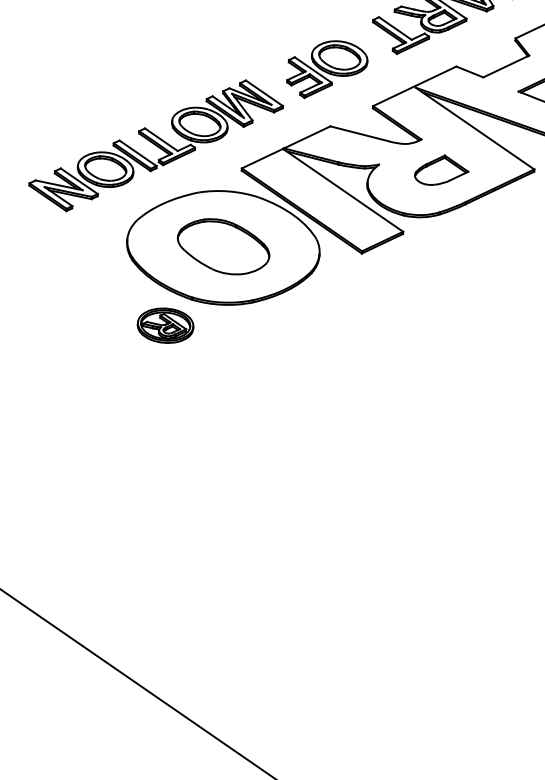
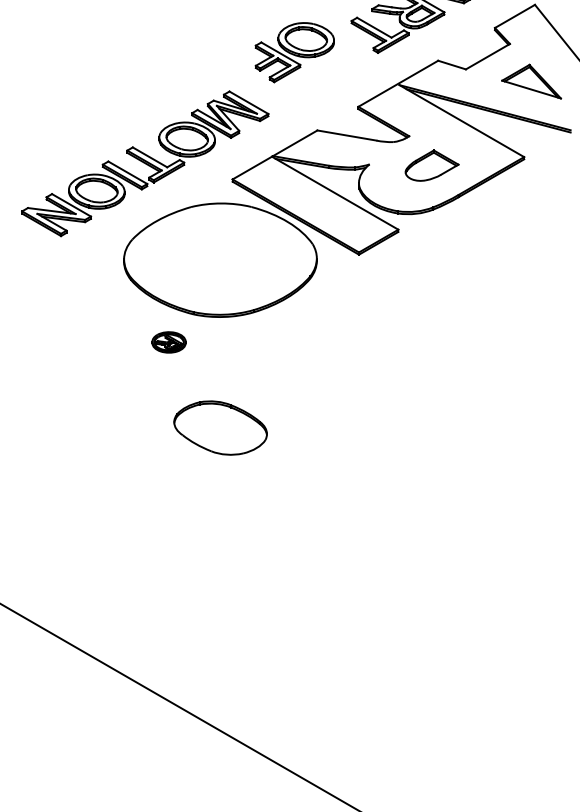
part: (326, 69) -> (294, 52), moved
part: (223, 246) -> (220, 427), moved
part: (164, 325) -> (168, 342), size x0.6

